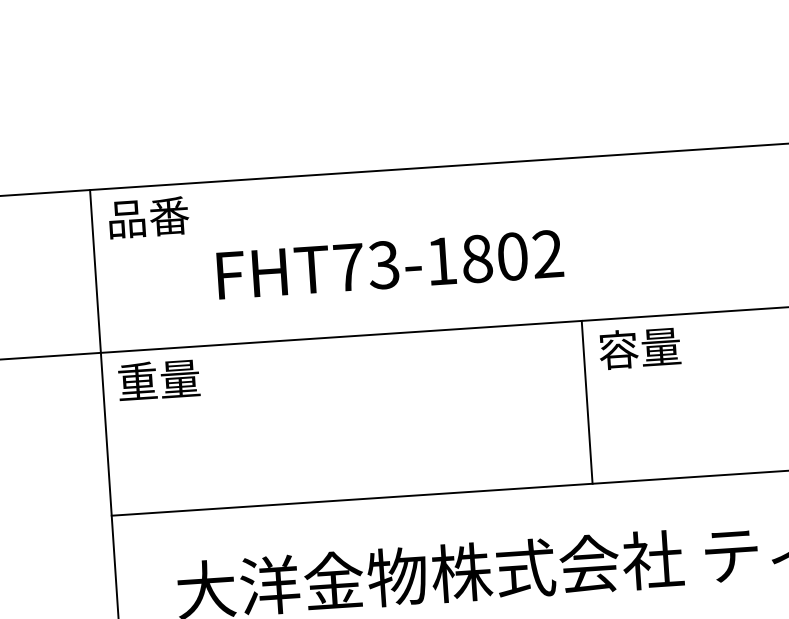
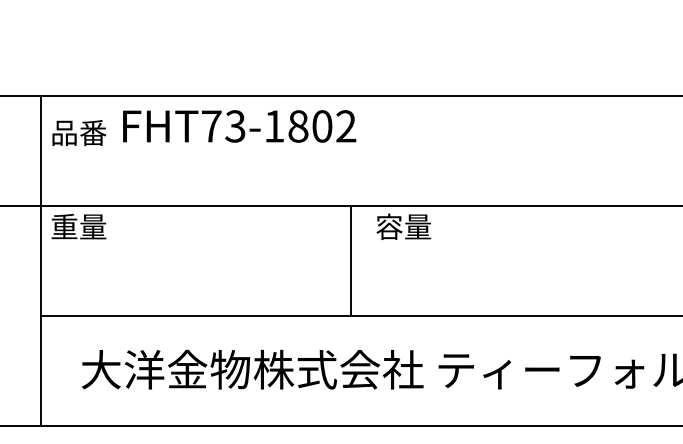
text: (149, 216) -> (79, 132), moved
text: (390, 264) -> (239, 126), moved
line: (586, 401) -> (350, 260), moved

